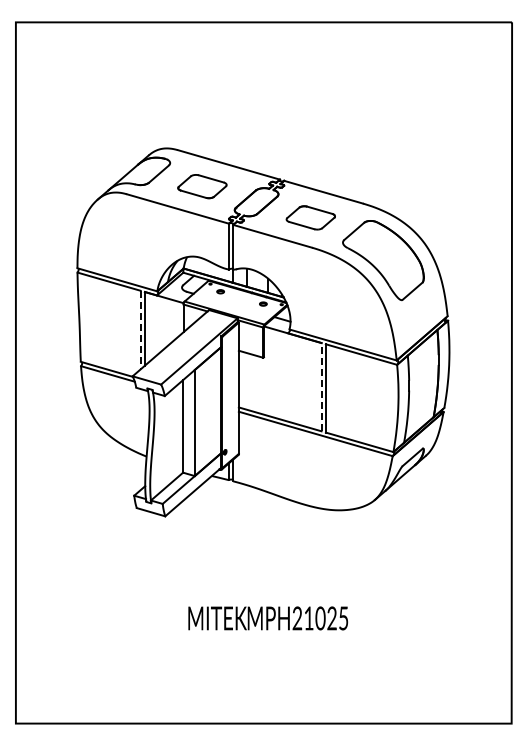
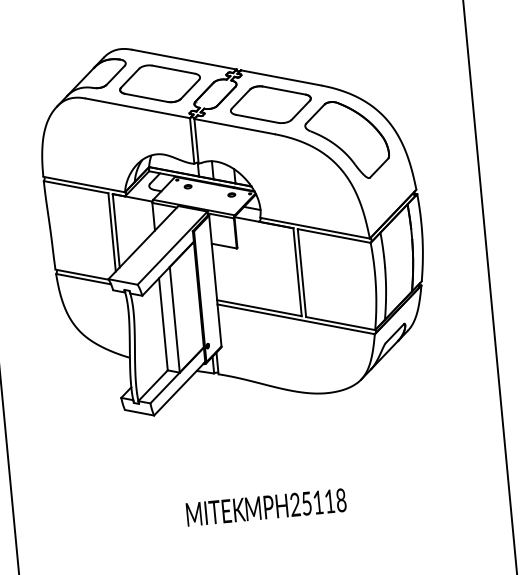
part: (202, 186) -> (160, 83), size x1.67
part: (310, 217) -> (270, 104), size x1.67
line: (140, 330) -> (111, 232), dashed -> solid
line: (321, 386) -> (297, 271), dashed -> solid
text: (326, 618) -> (324, 502), MPH21025 -> MPH25118

